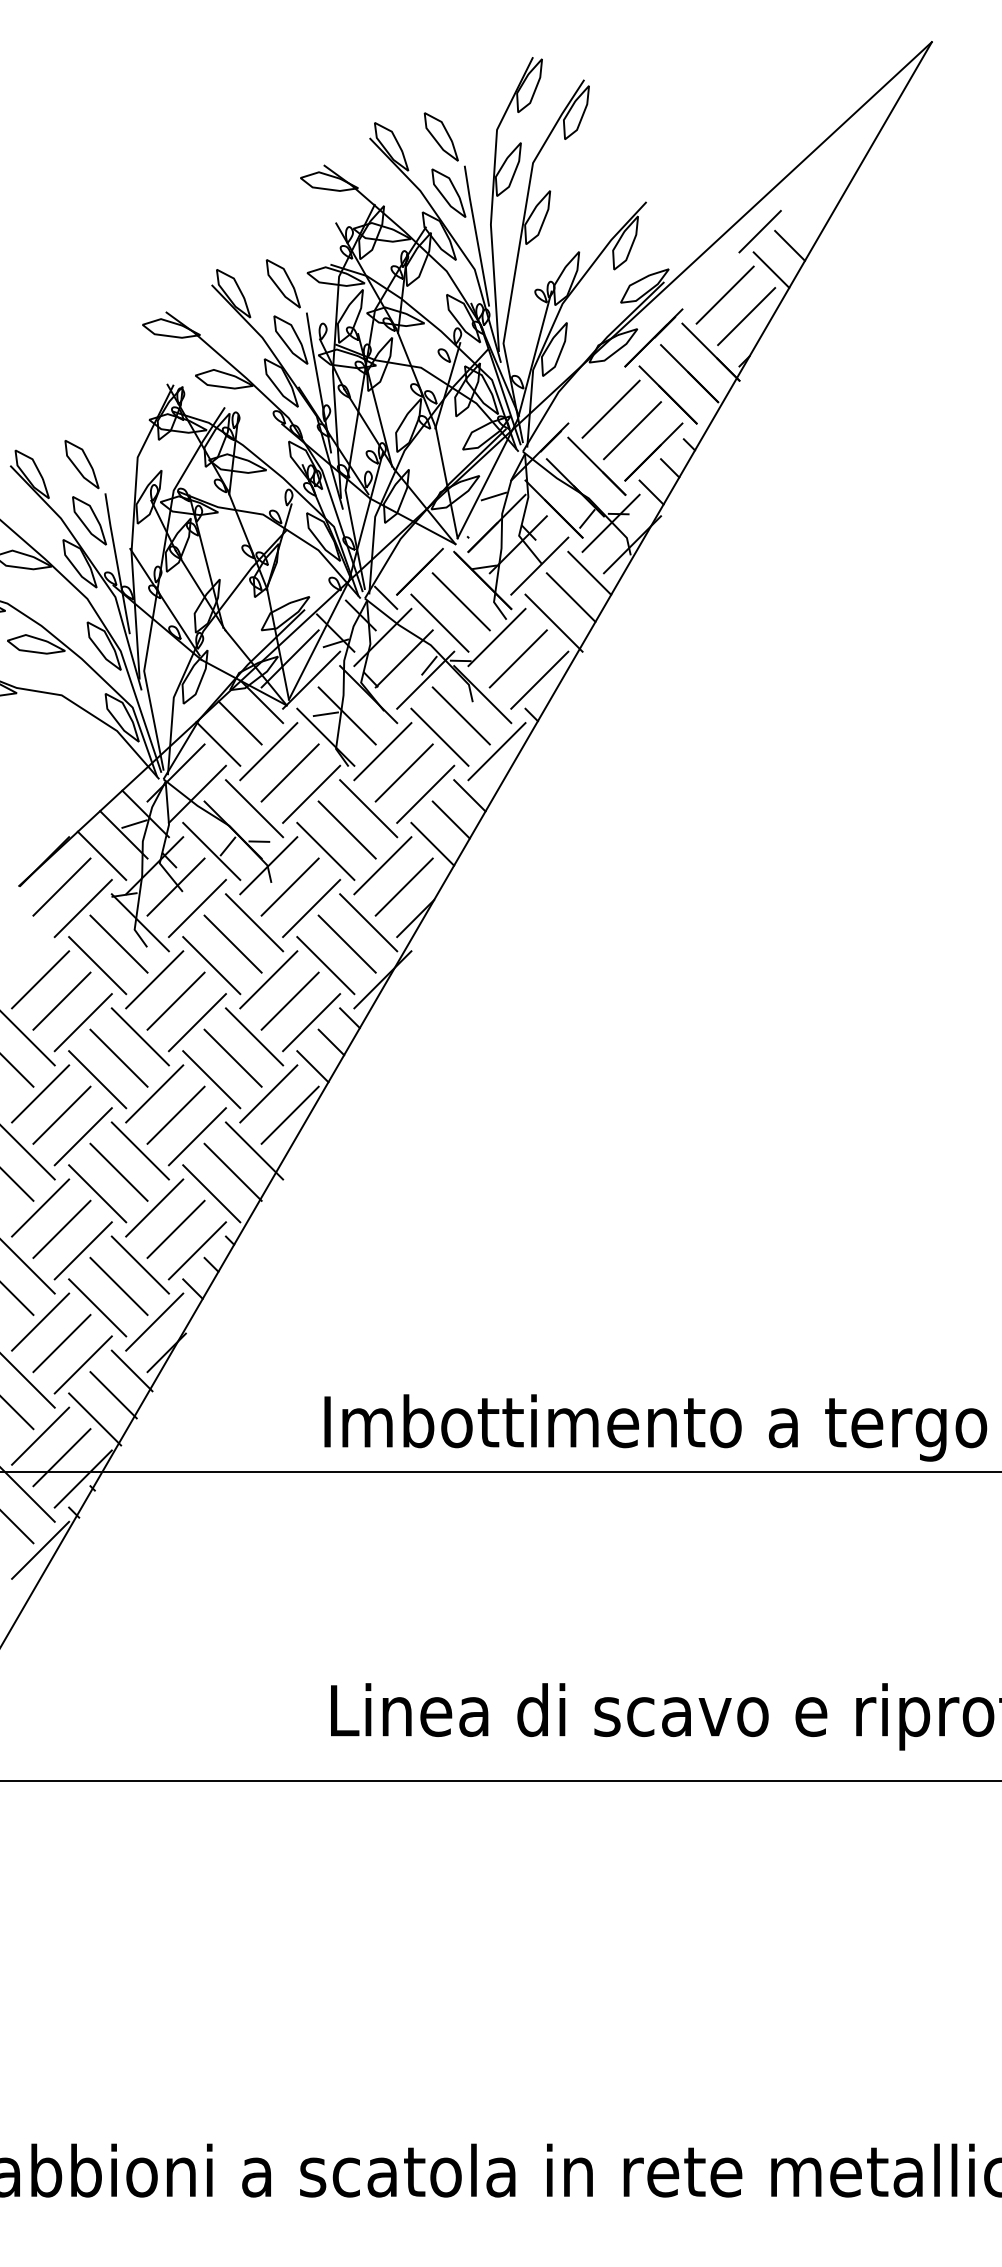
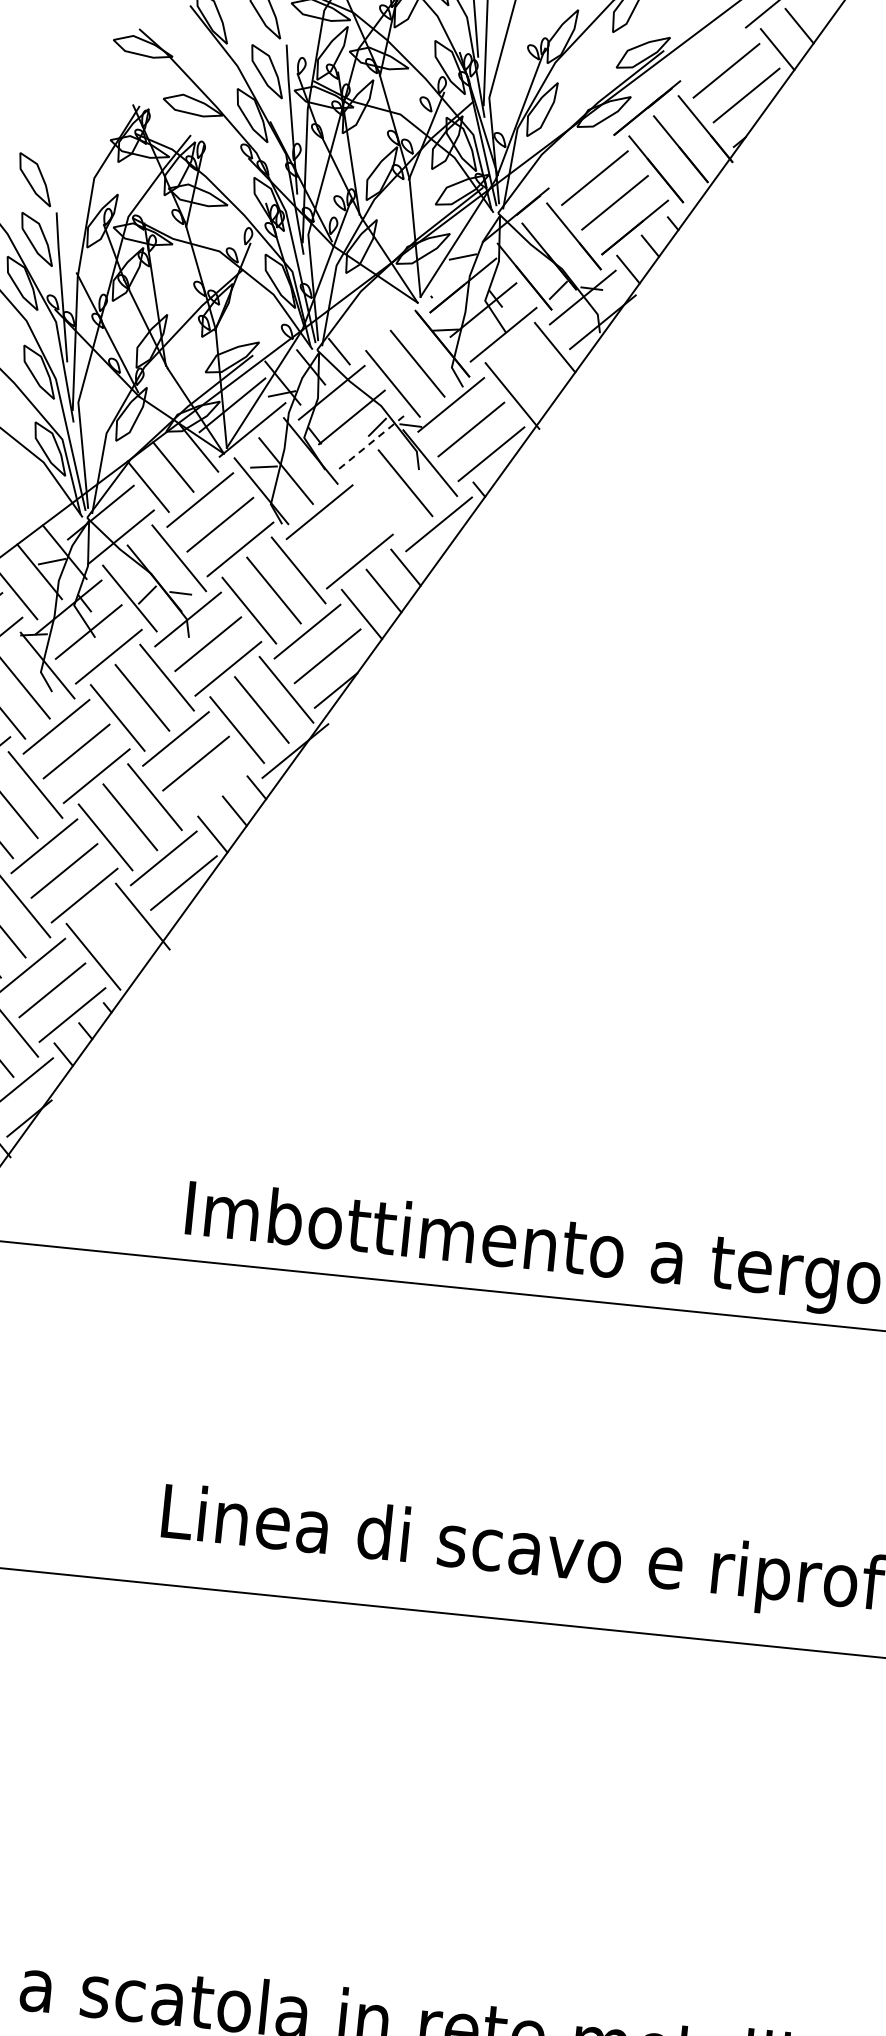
line: (419, 571) -> (377, 327), removed
line: (570, 597) -> (532, 370), removed
line: (426, 679) -> (372, 441), solid -> dashed
line: (439, 736) -> (380, 502), removed
line: (403, 772) -> (339, 536), removed
line: (311, 1022) -> (216, 788), removed
line: (232, 1171) -> (117, 935), removed

